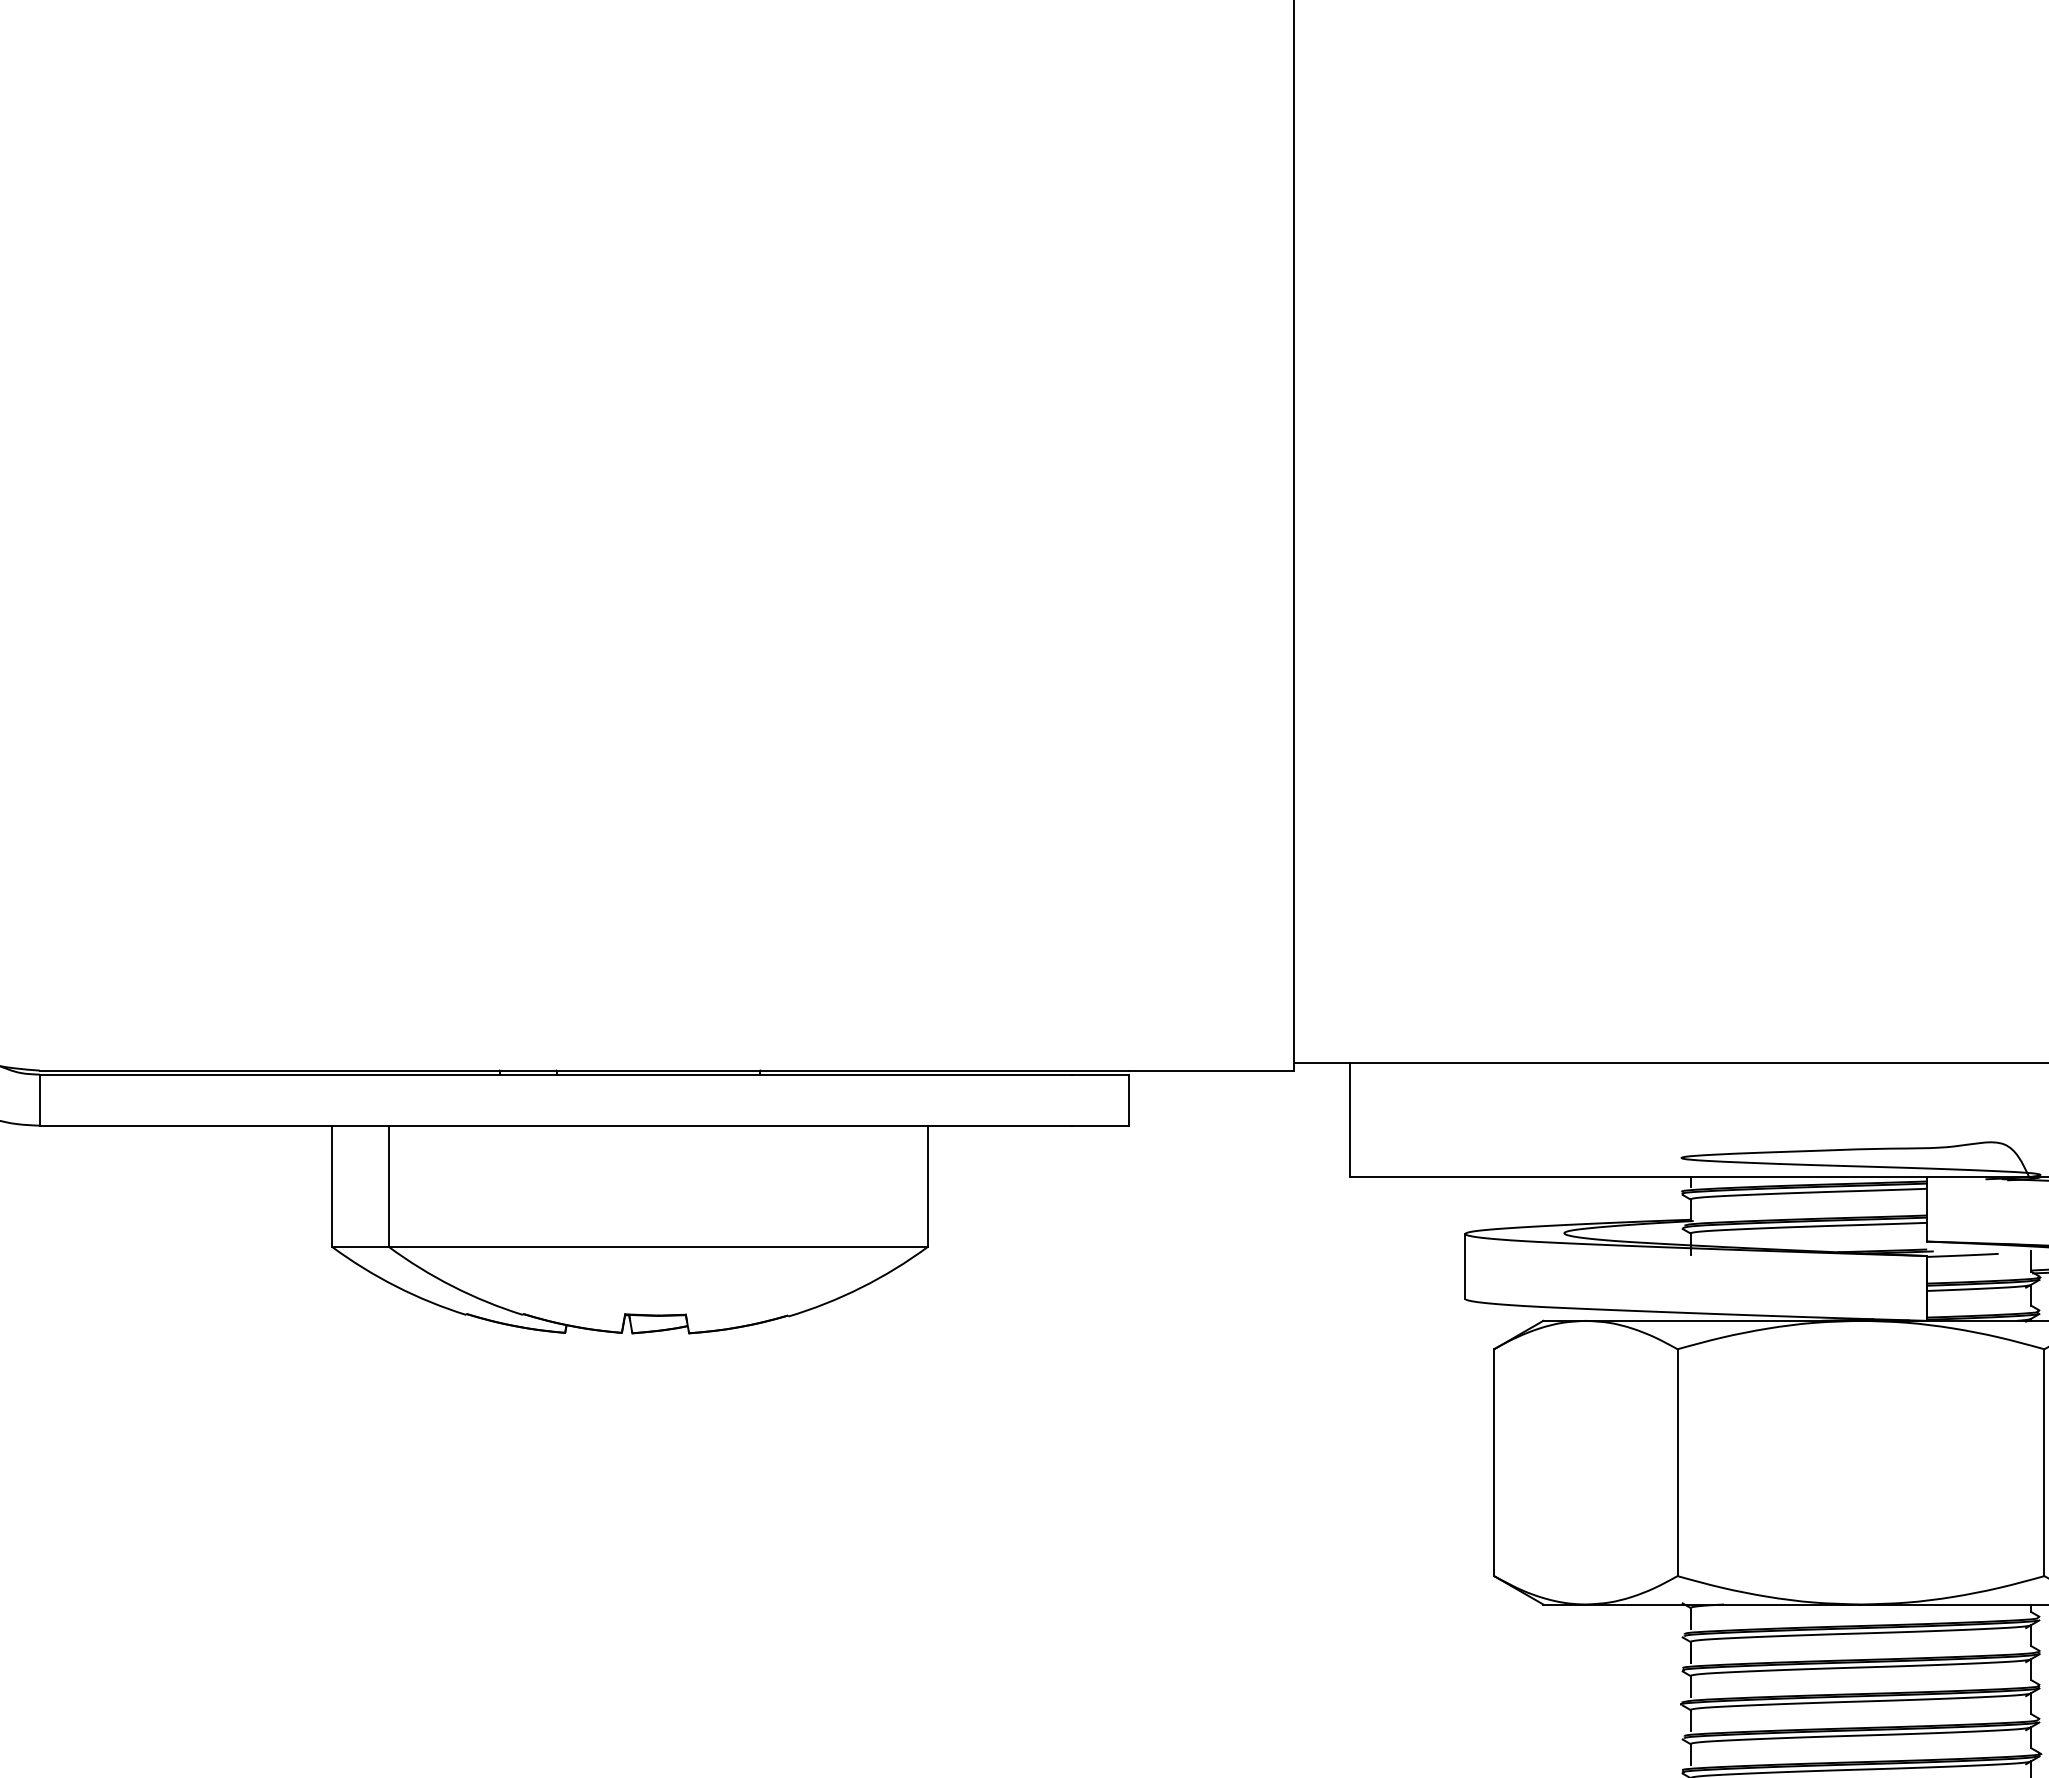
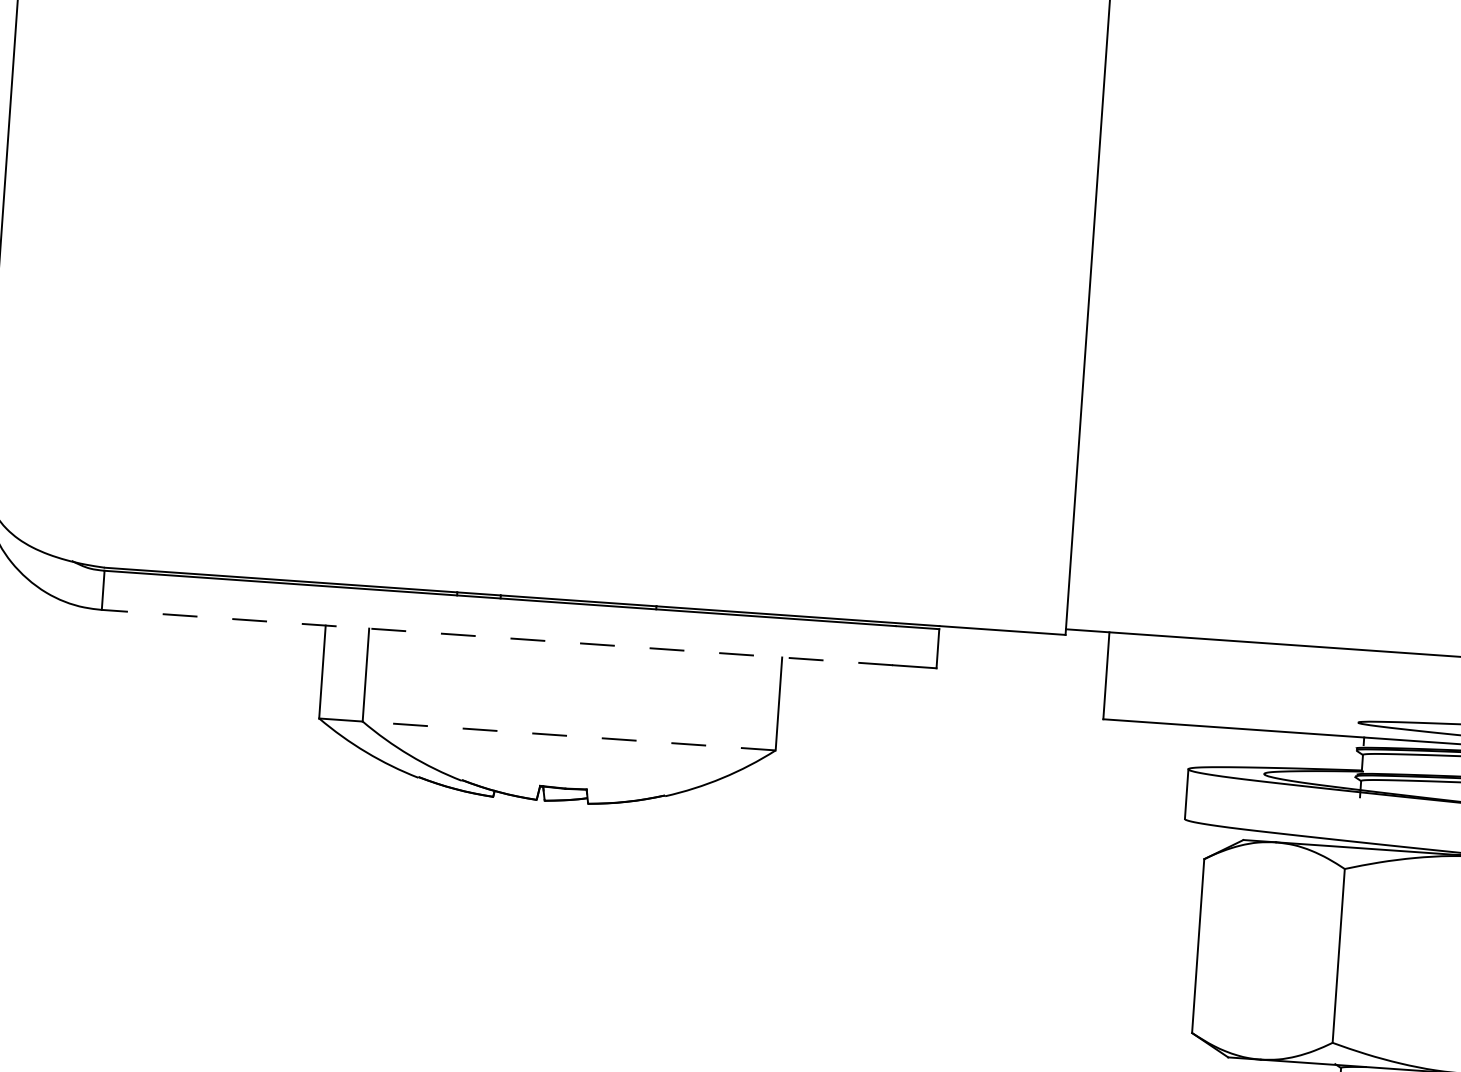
line: (555, 1125) -> (496, 637), solid -> dashed
line: (657, 1246) -> (568, 735), solid -> dashed

